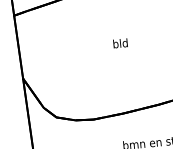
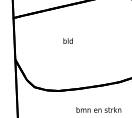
text: (119, 42) -> (67, 40), moved

